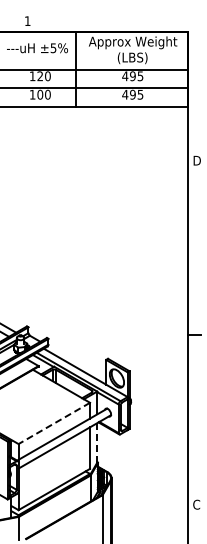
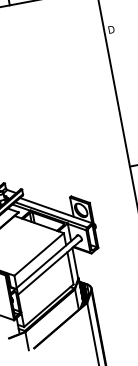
line: (53, 423) -> (38, 254), dashed -> solid
line: (97, 442) -> (75, 262), dashed -> solid

